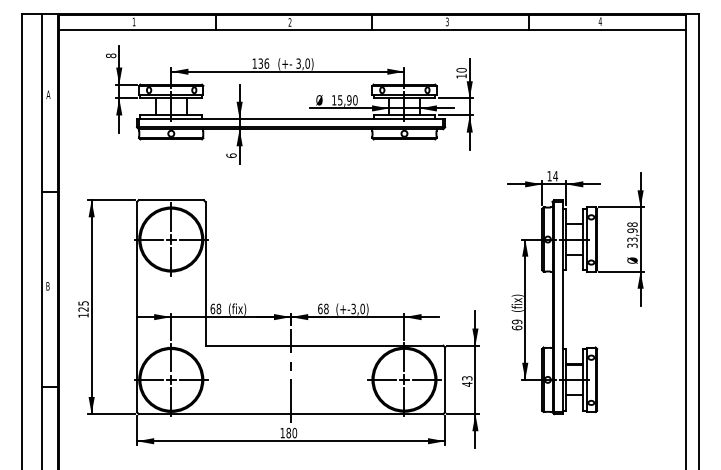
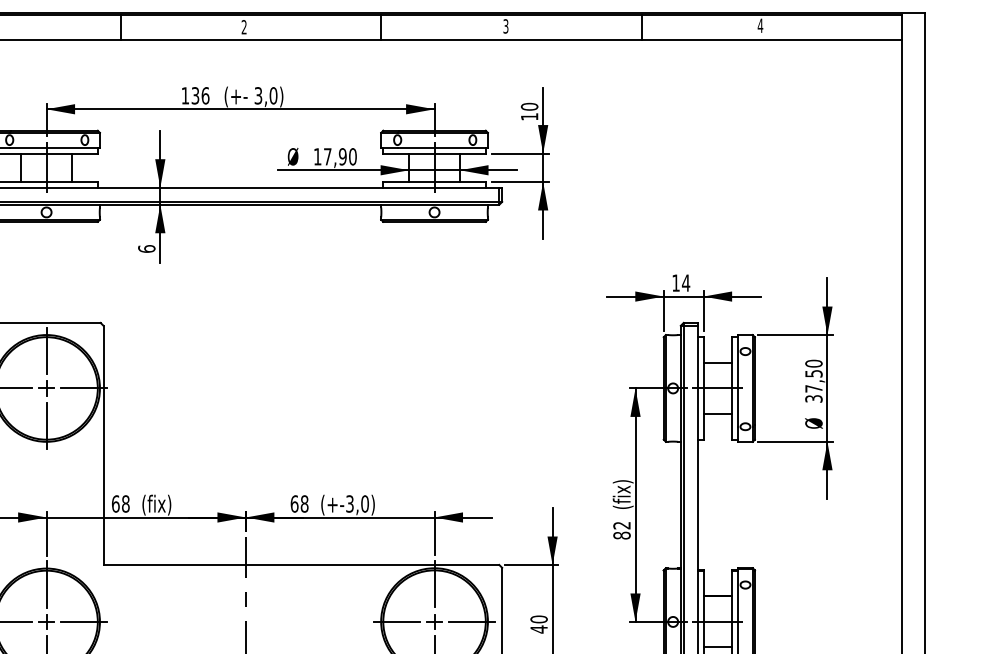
text: (340, 100) -> (328, 157), 15,90 -> 17,90
text: (632, 231) -> (813, 375), 33,98 -> 37,50
text: (517, 324) -> (622, 529), 69 -> 82
text: (467, 378) -> (539, 619), 43 -> 40

